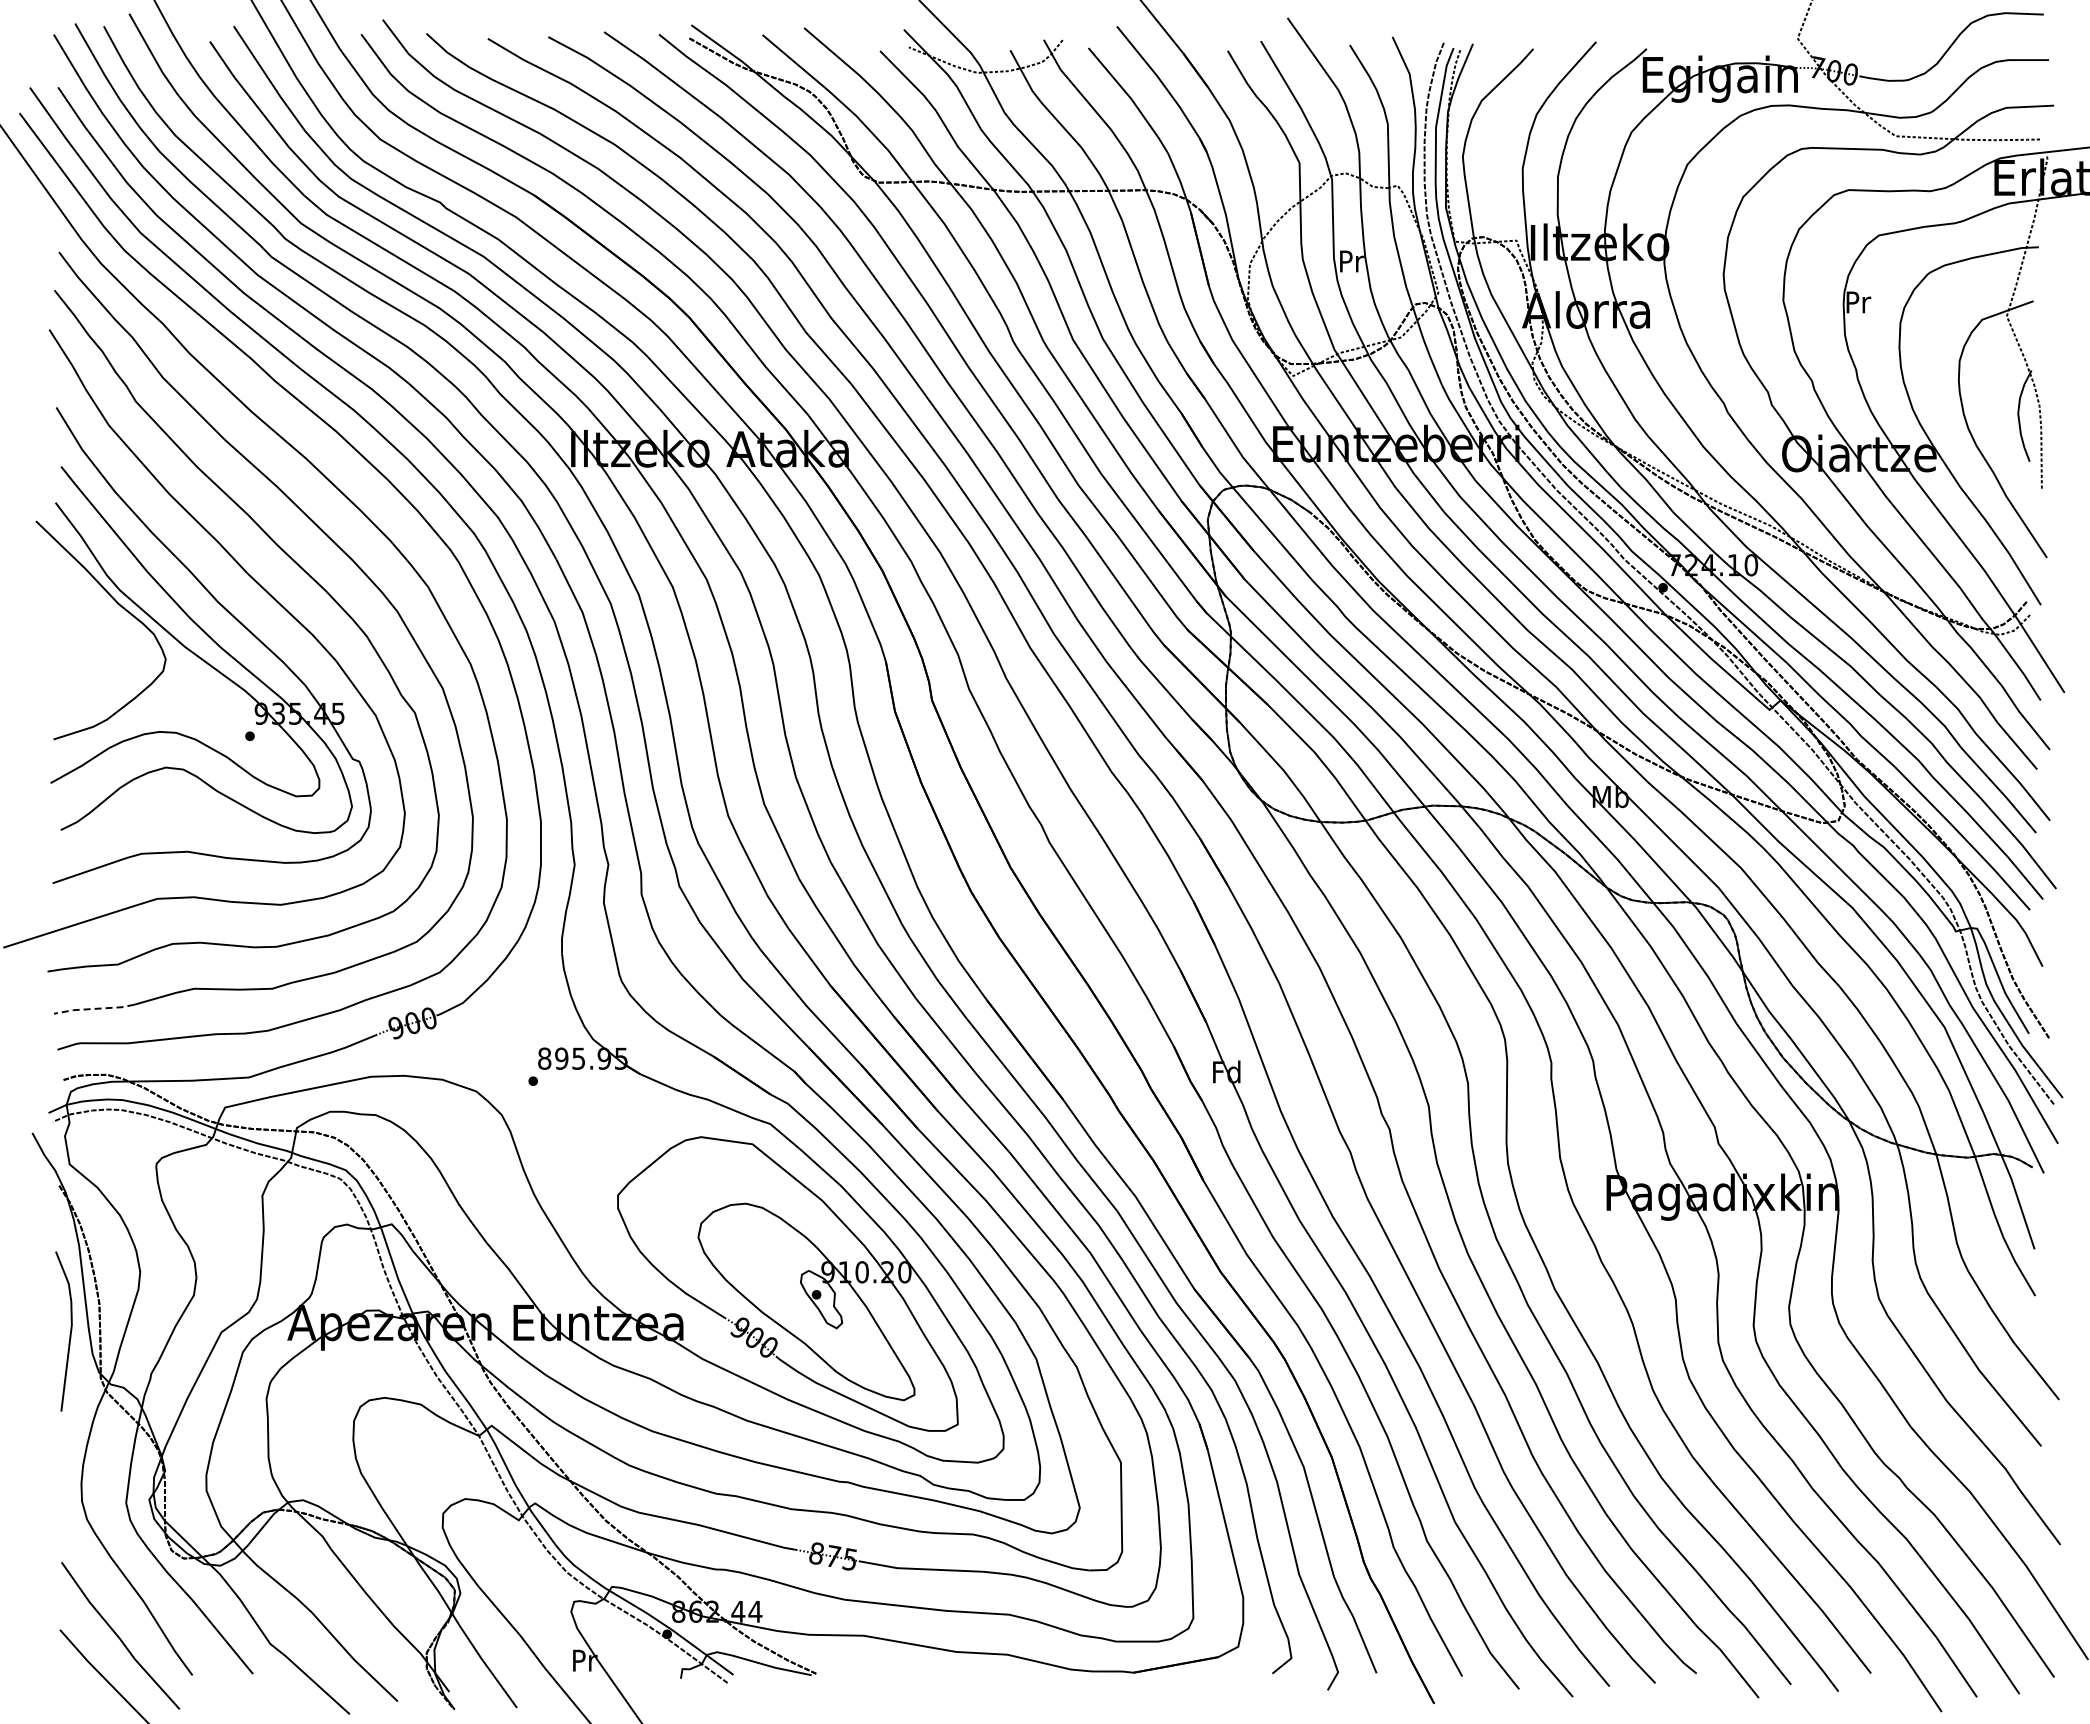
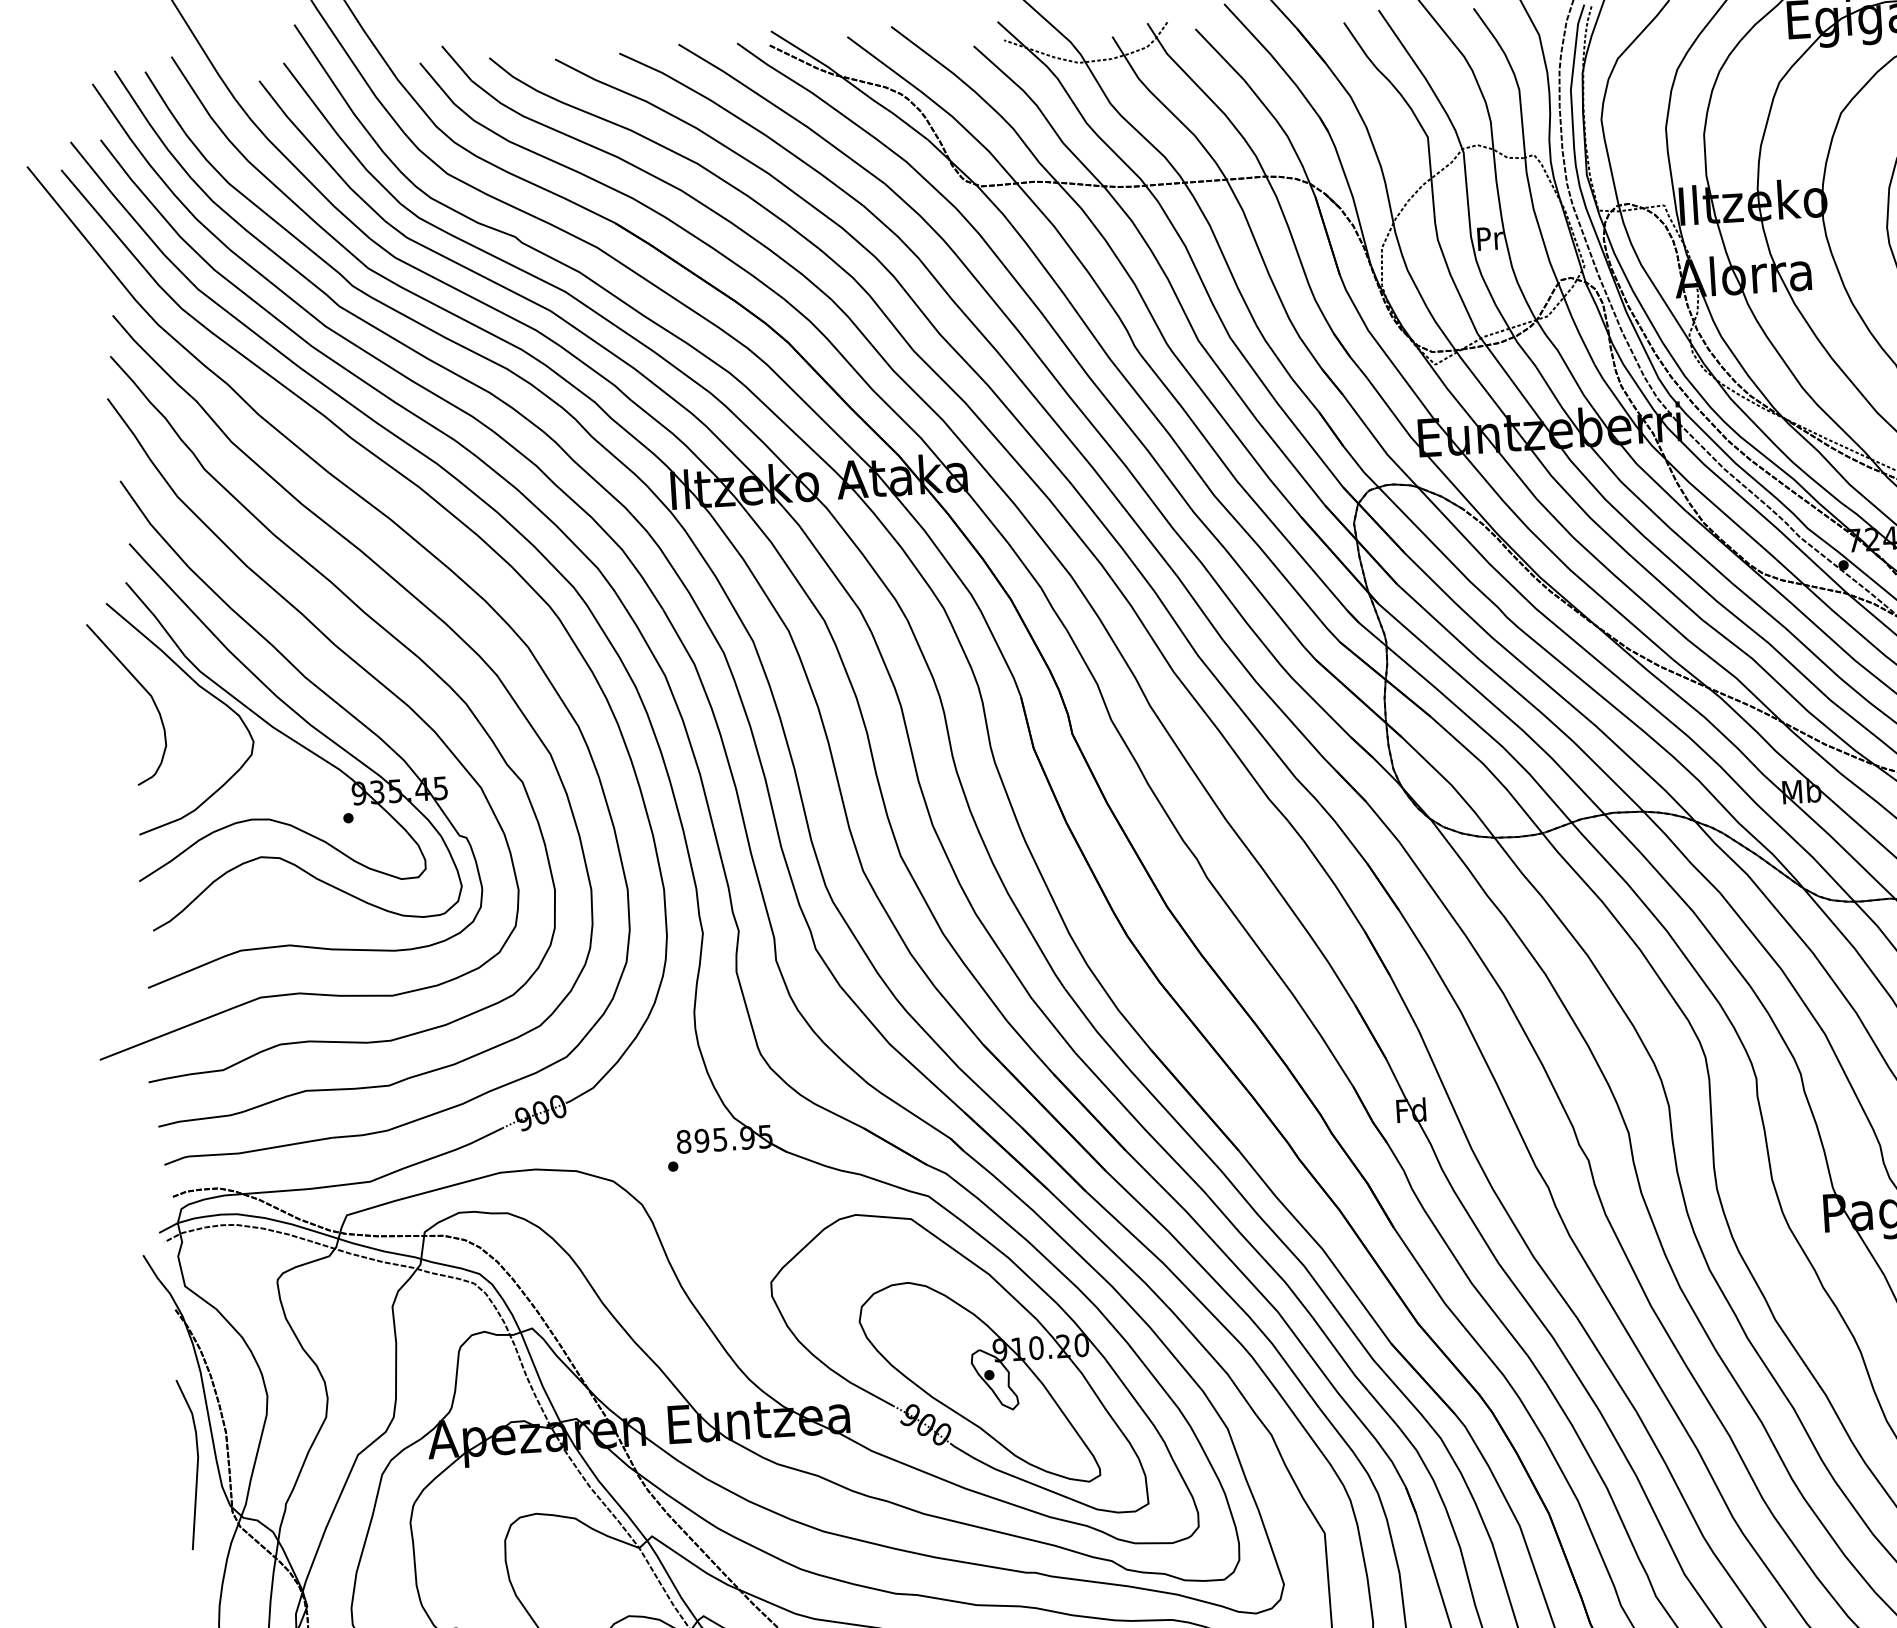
curve: (66, 604) -> (144, 690), added
line: (94, 1008) -> (201, 1118), dashed -> solid

